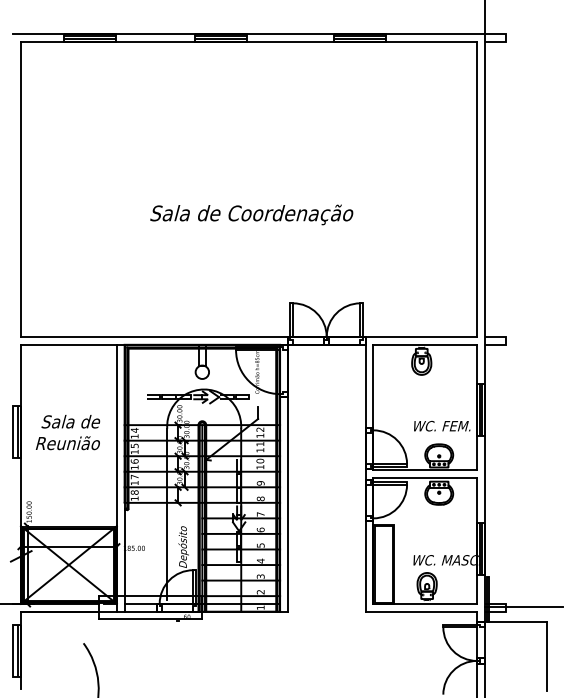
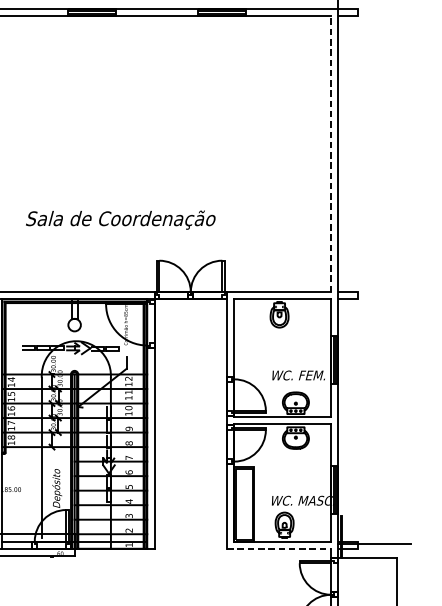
line: (477, 189) -> (331, 154), solid -> dashed
text: (251, 214) -> (120, 219), moved
line: (421, 611) -> (279, 548), solid -> dashed

